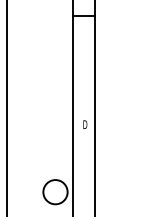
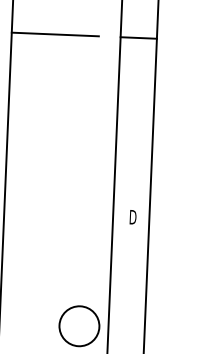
line: (32, 15) -> (53, 34), added

